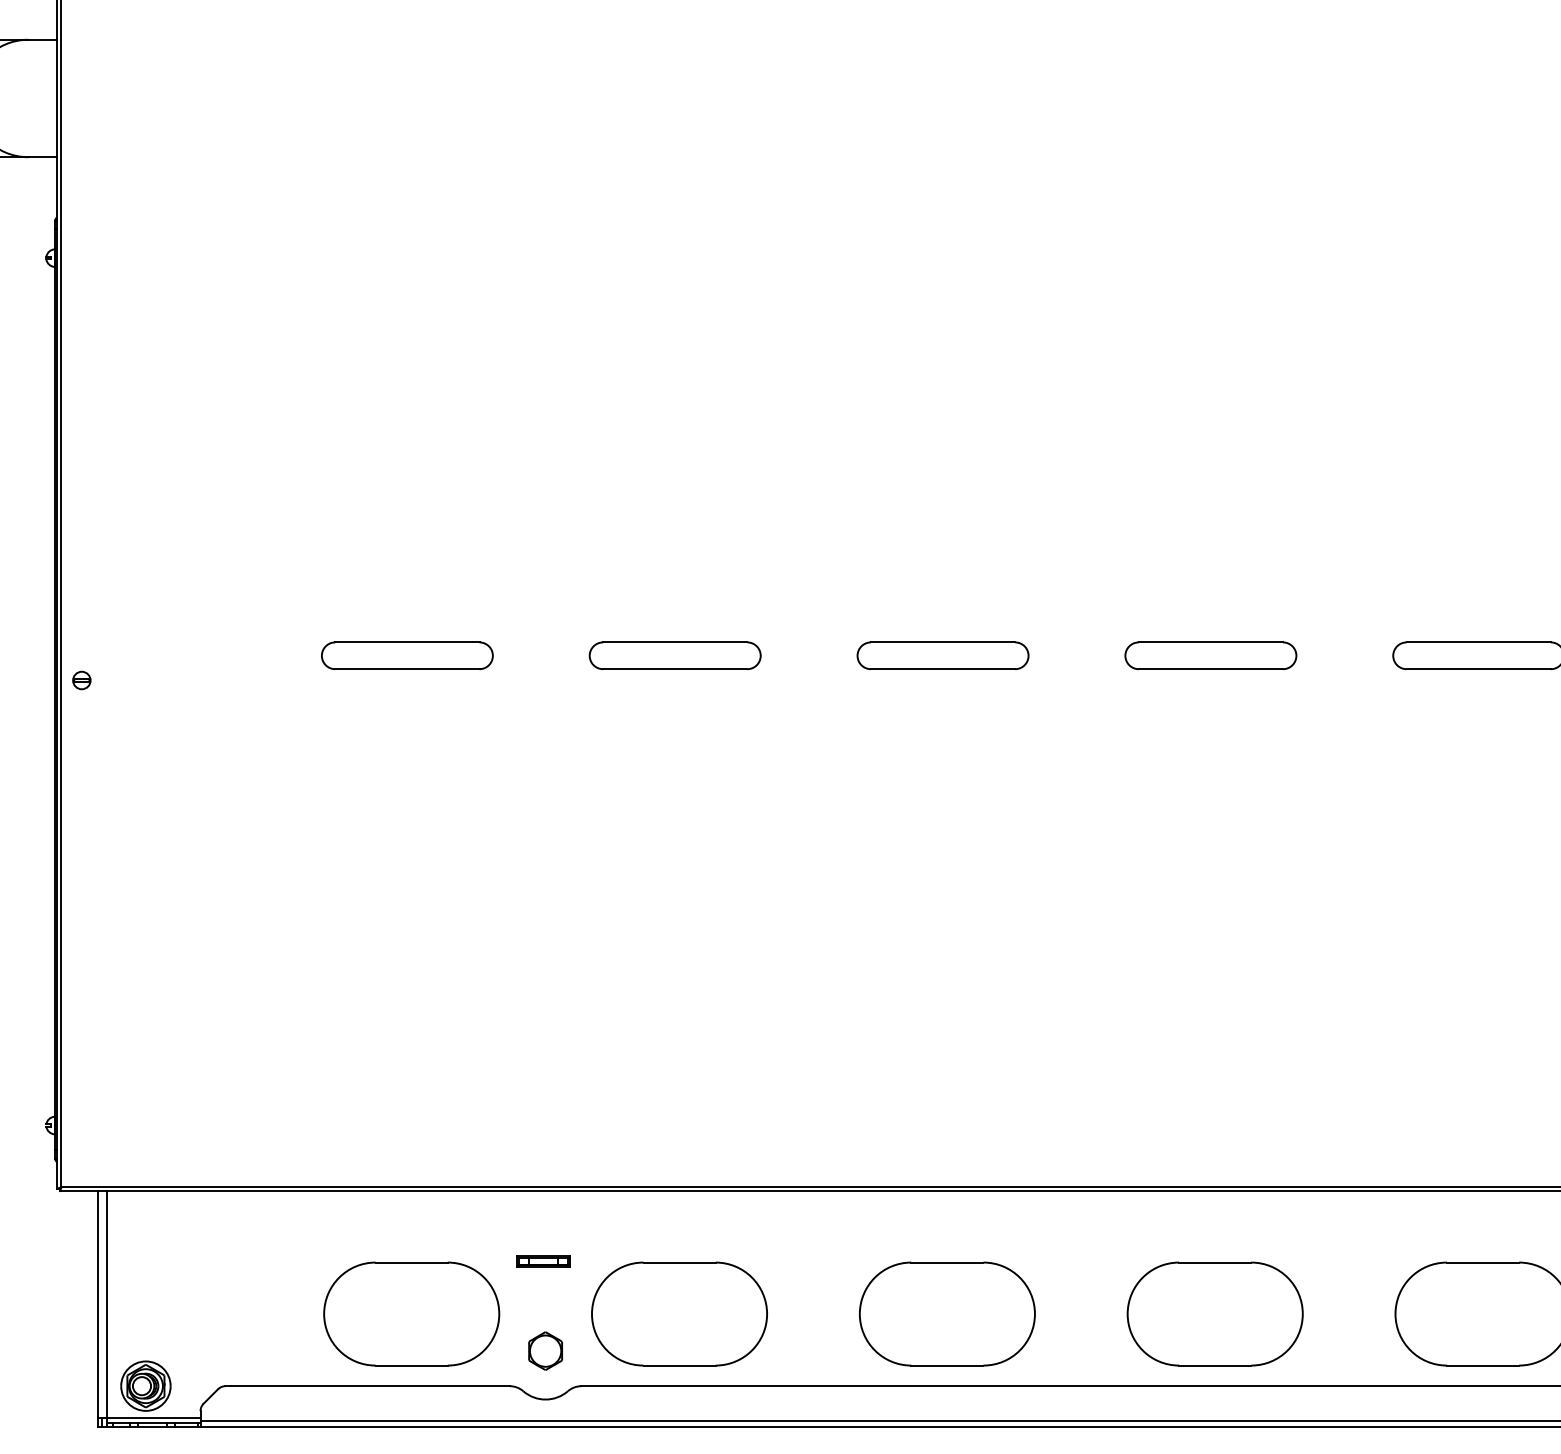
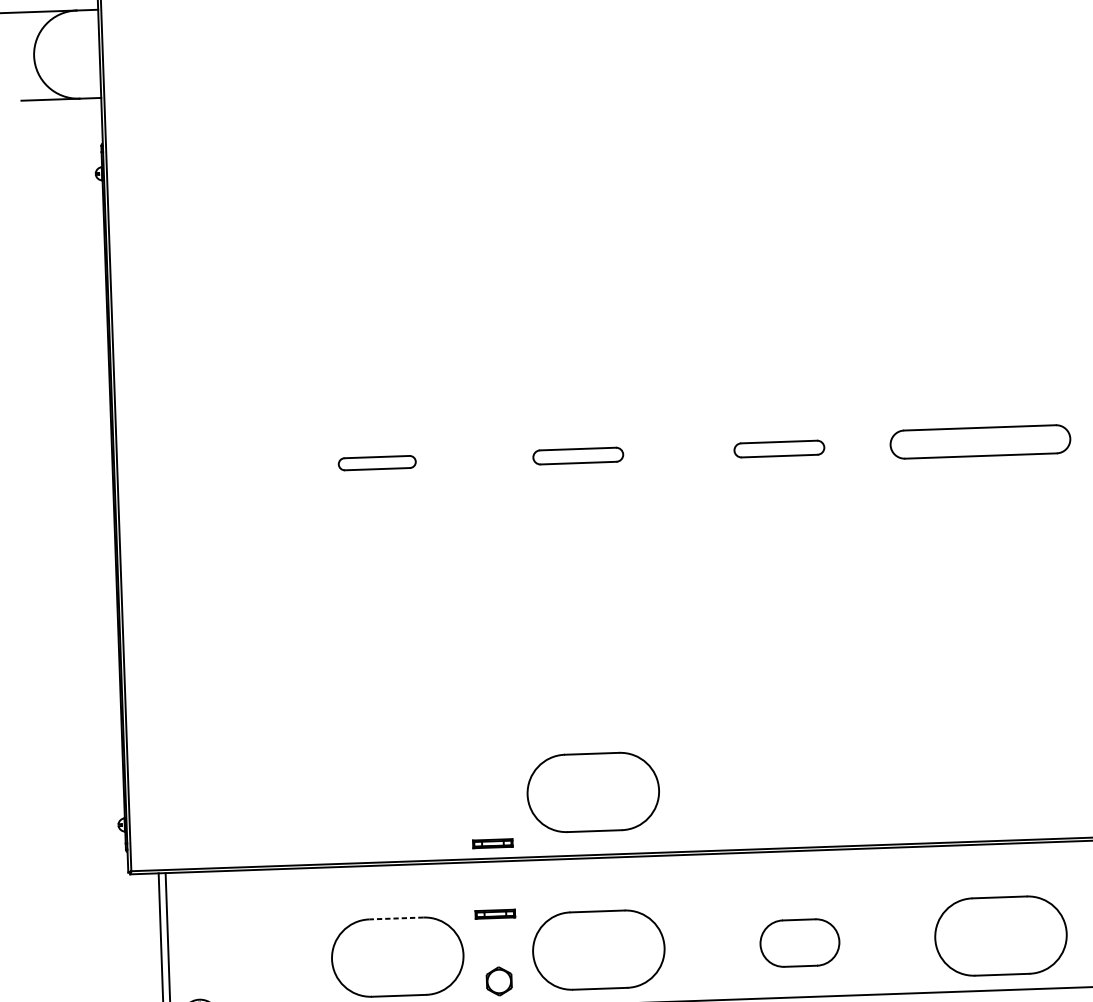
part: (407, 655) -> (377, 462), size x0.6
part: (674, 655) -> (577, 455), size x0.7
part: (942, 655) -> (778, 448), size x0.7
part: (1210, 655) -> (980, 441), size x1.4
part: (81, 680) -> (133, 490), removed
part: (679, 1103) -> (593, 792), added
part: (543, 1167) -> (492, 843), added
line: (411, 1262) -> (396, 918), solid -> dashed
part: (947, 1313) -> (799, 942), size x0.6

